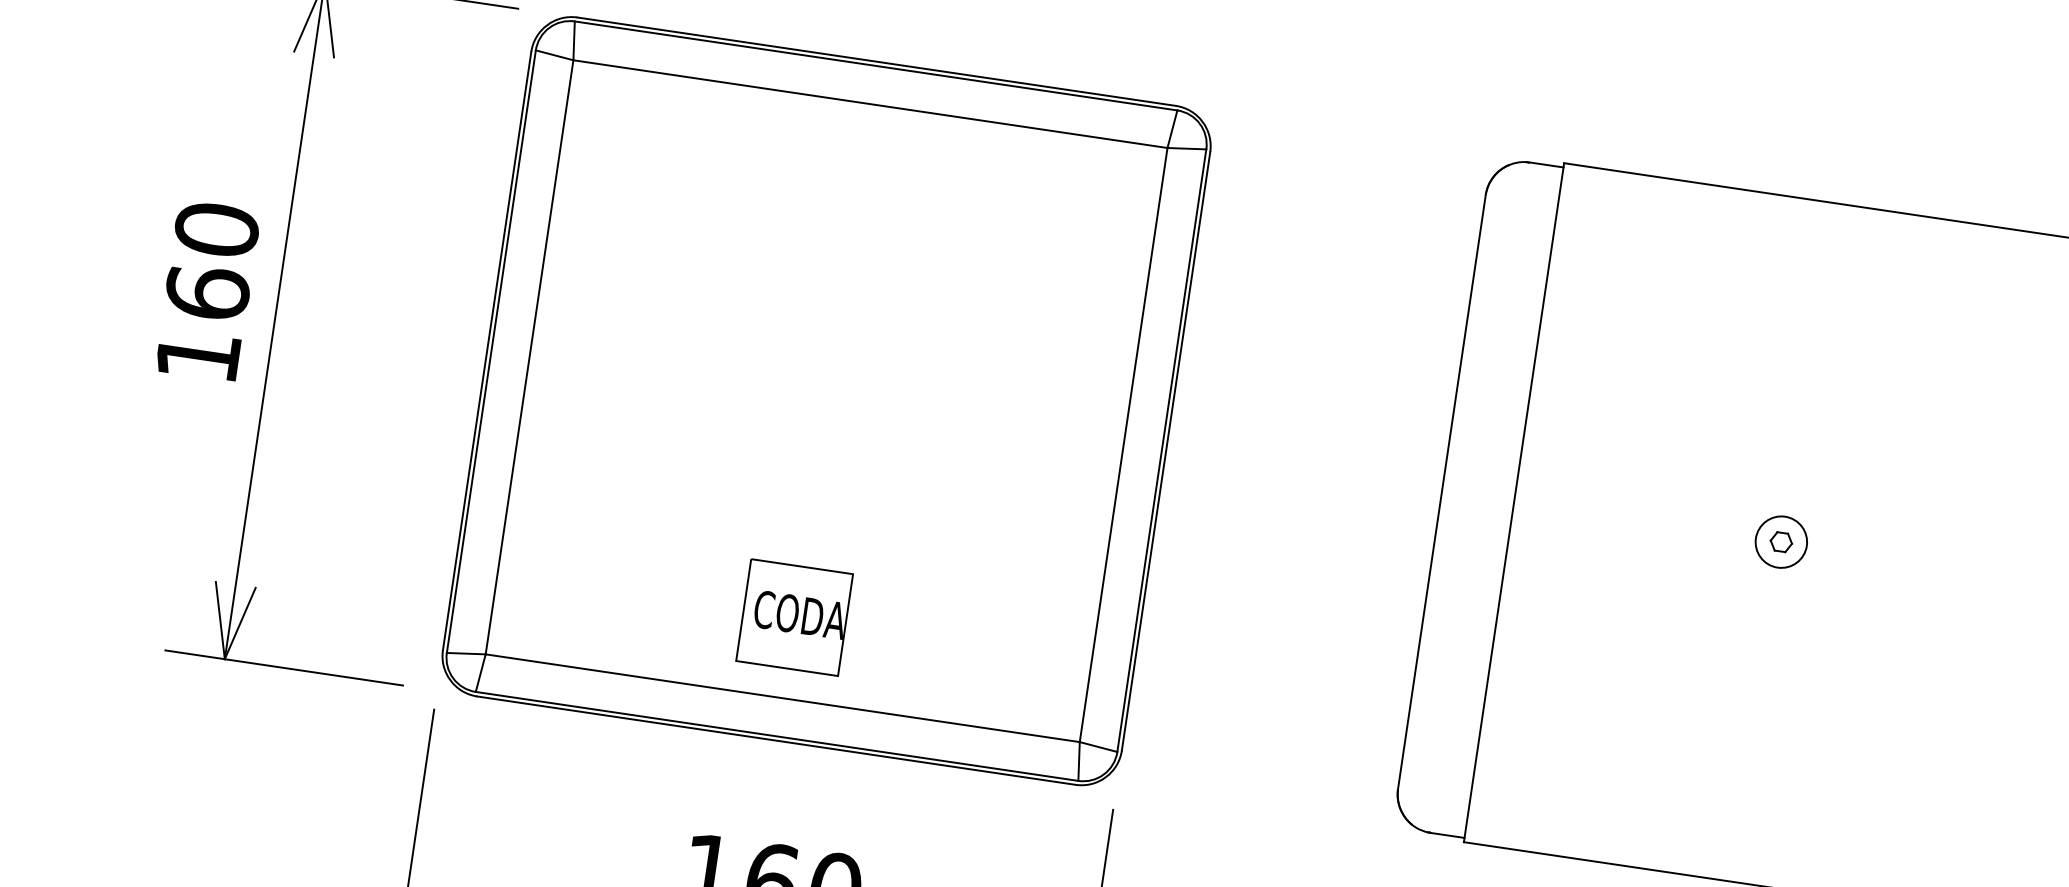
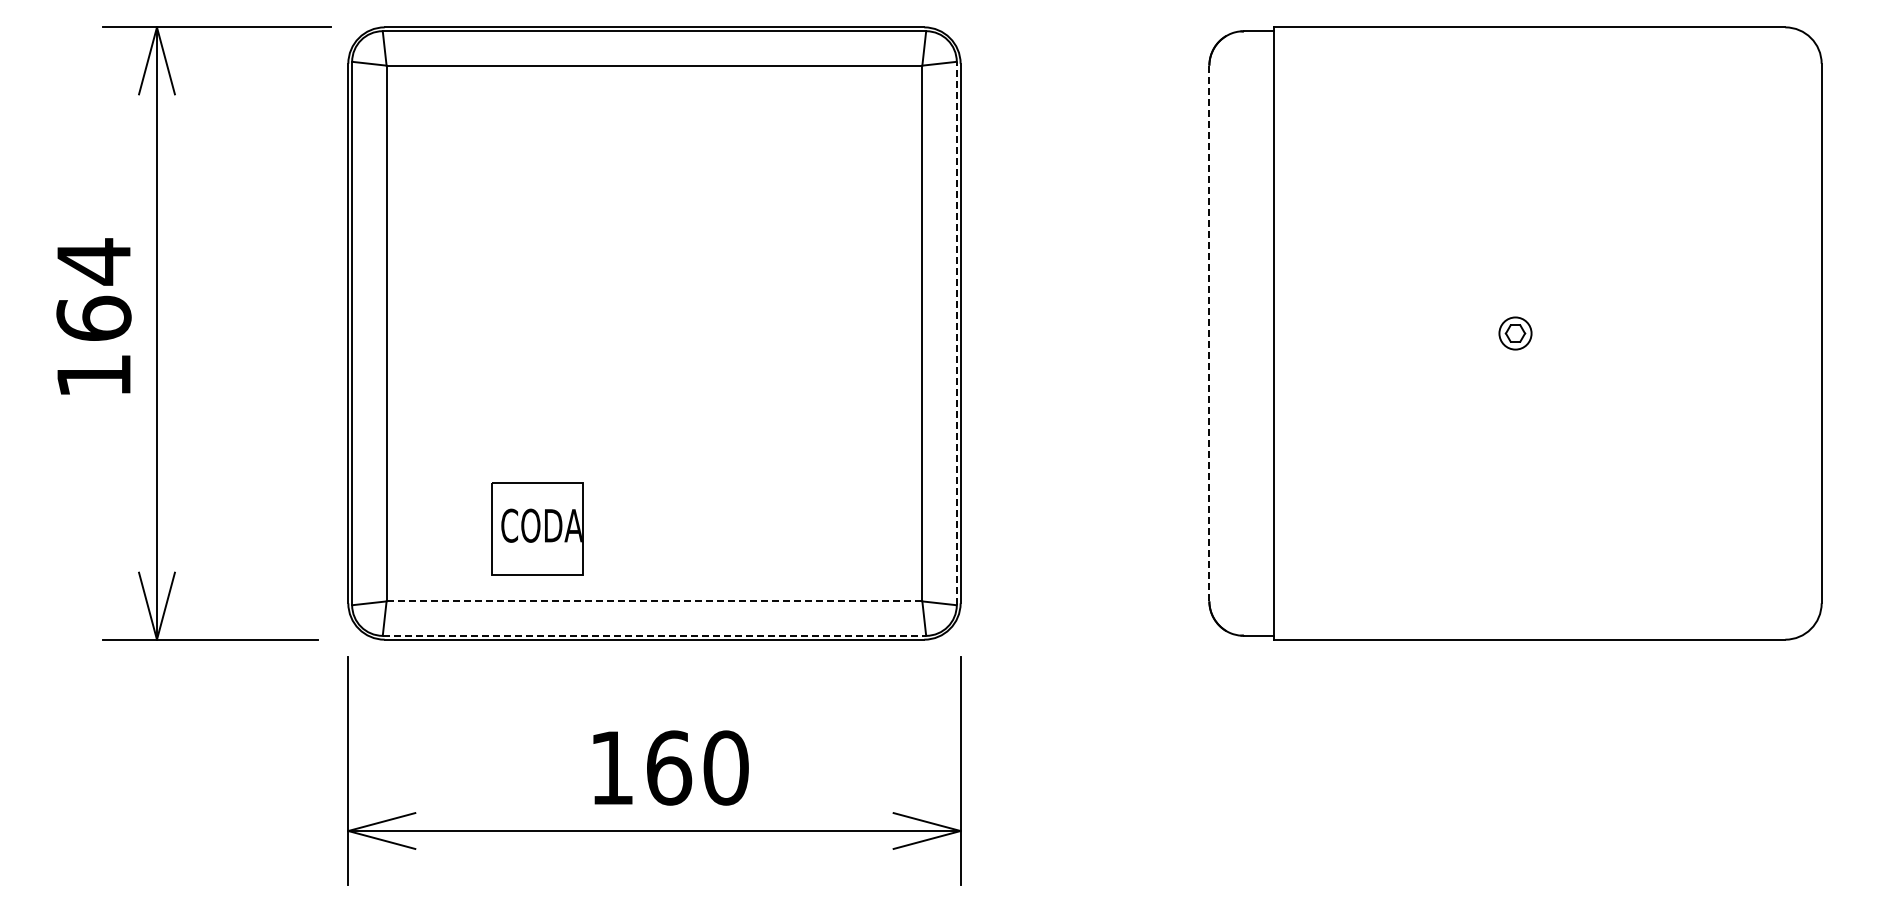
text: (216, 229) -> (93, 261), 160 -> 164
line: (1161, 450) -> (956, 333), solid -> dashed
line: (1442, 492) -> (1209, 333), solid -> dashed
circle: (1781, 542) -> (1515, 333), size x0.7
part: (794, 617) -> (537, 528), moved
line: (782, 698) -> (654, 601), solid -> dashed
line: (777, 736) -> (654, 635), solid -> dashed

